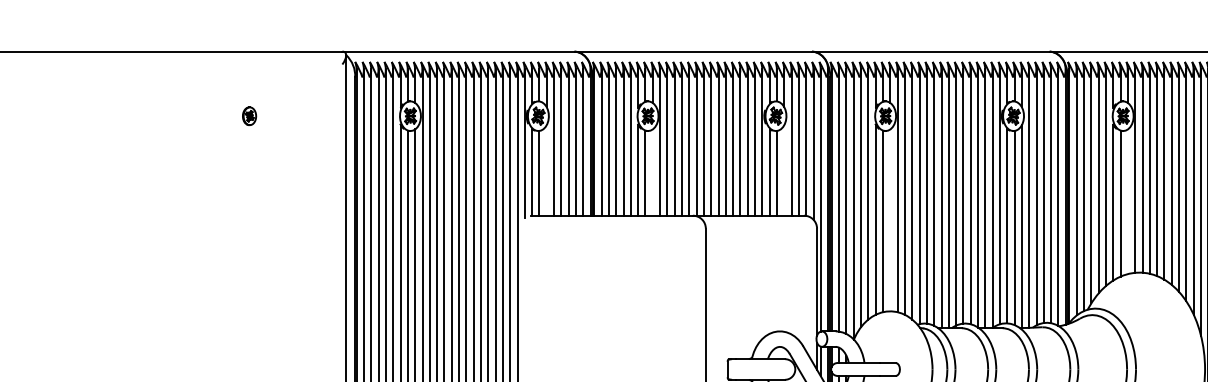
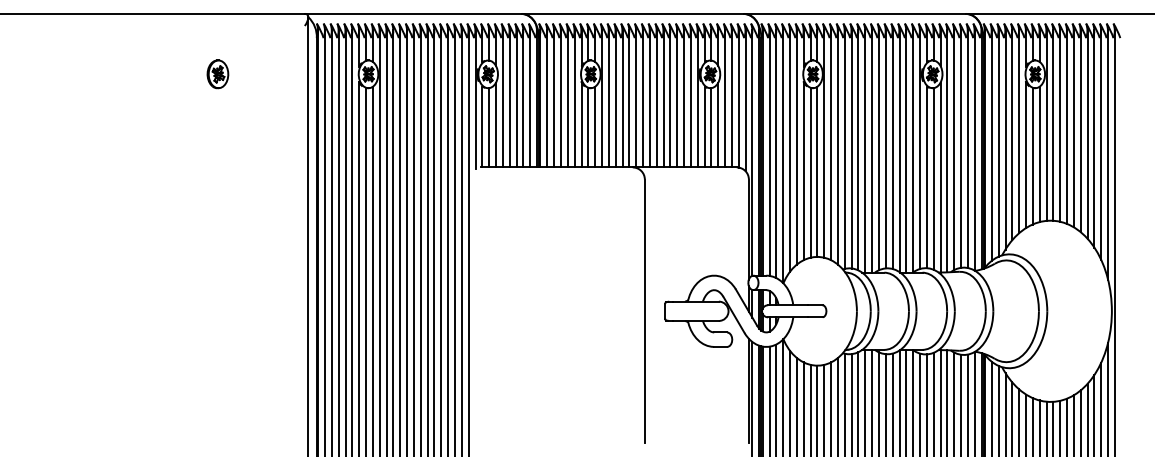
part: (249, 116) -> (217, 74), size x1.67
line: (547, 169) -> (496, 124), added
line: (784, 169) -> (718, 124), added
line: (653, 171) -> (595, 126), added
line: (1127, 201) -> (1039, 154), added
line: (890, 220) -> (817, 171), added

